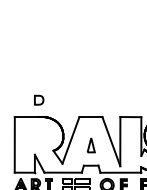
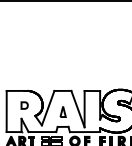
part: (38, 100) -> (24, 105), moved

